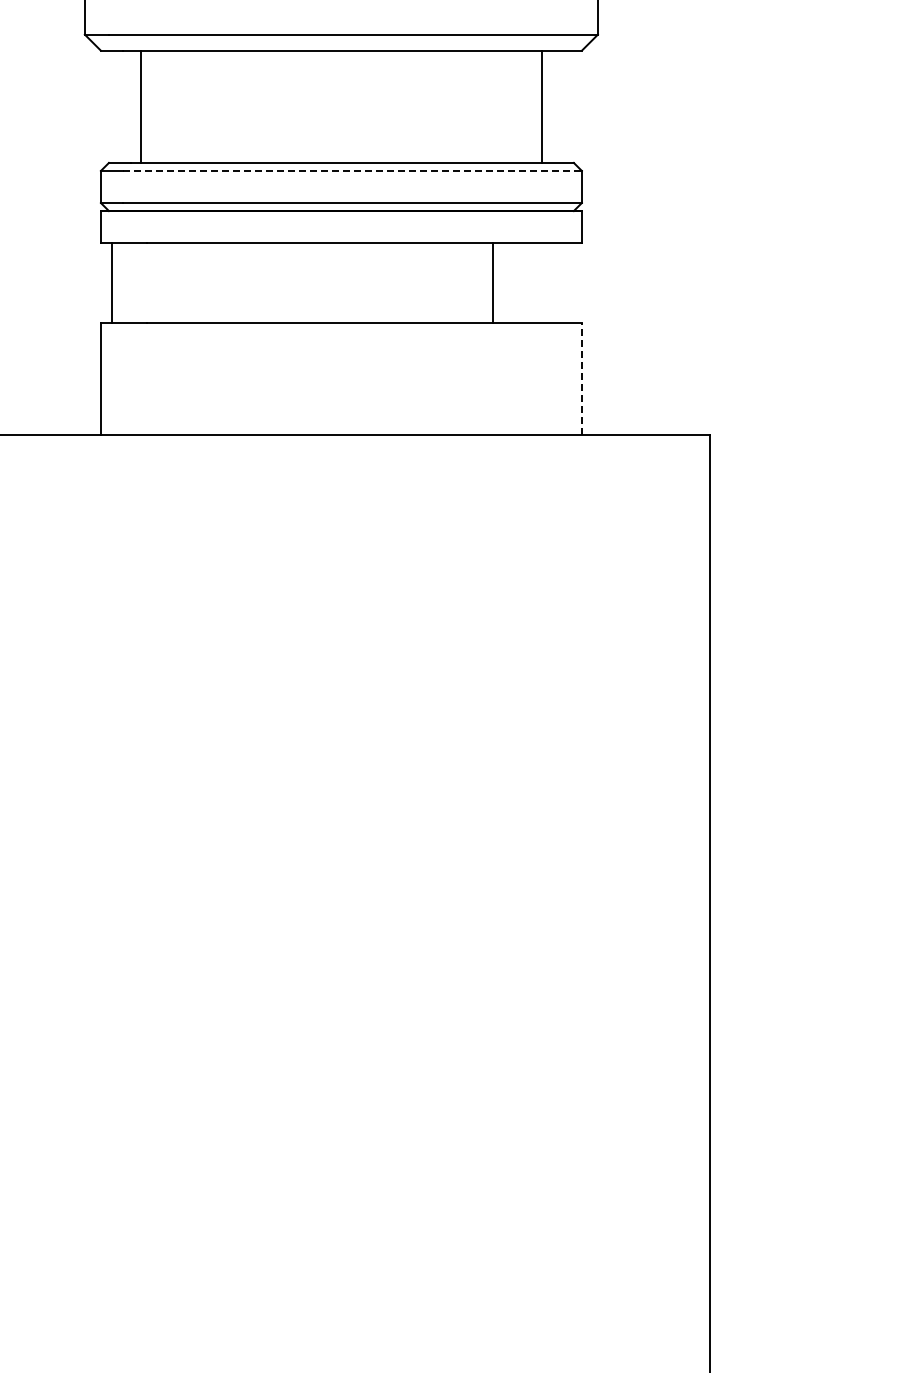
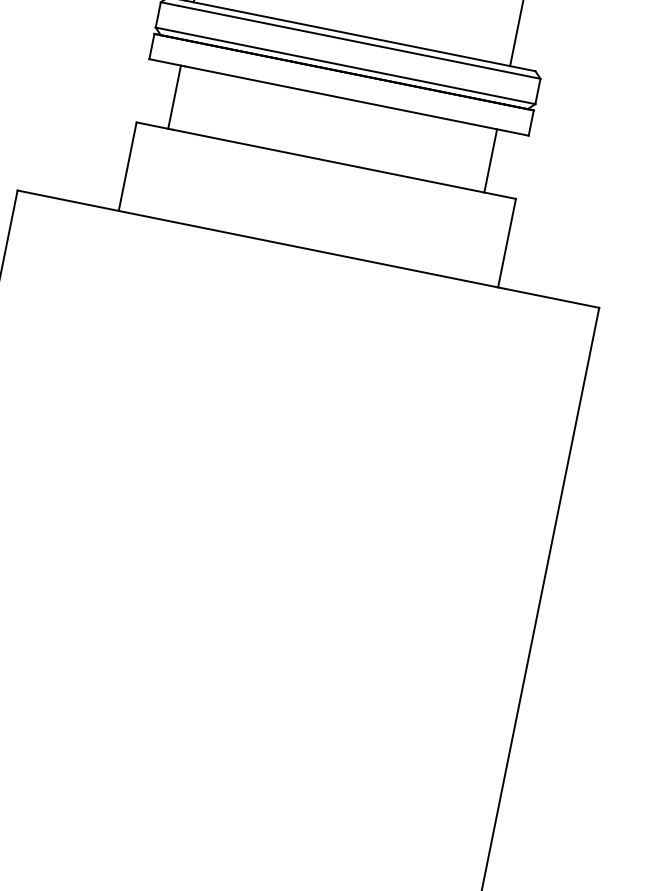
line: (353, 170) -> (360, 42), dashed -> solid
line: (111, 283) -> (174, 97), moved
line: (493, 283) -> (490, 161), moved
line: (581, 378) -> (507, 242), dashed -> solid

